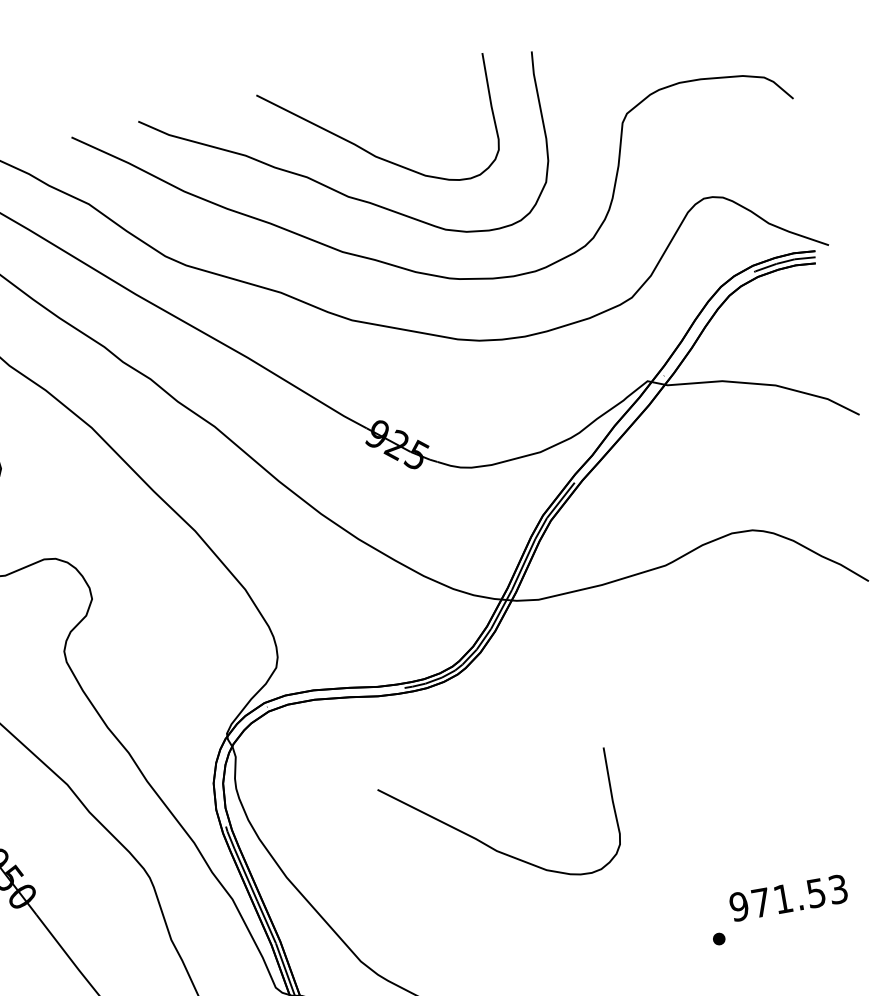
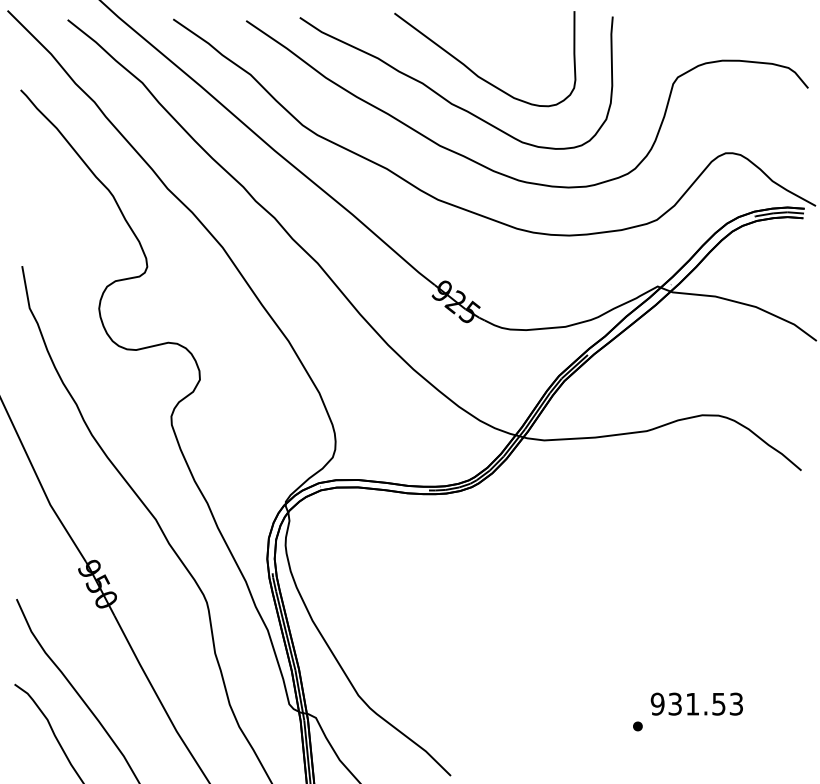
curve: (493, 847) -> (476, 625), removed
text: (760, 902) -> (674, 703), 971.53 -> 931.53

